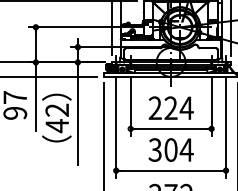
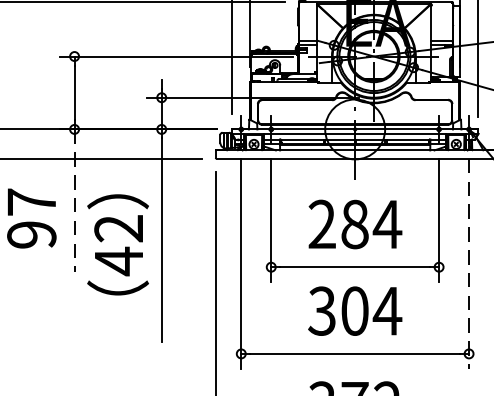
line: (35, 97) -> (73, 202), solid -> dashed
text: (170, 108) -> (353, 224), 224 -> 284
line: (226, 127) -> (470, 264), solid -> dashed

